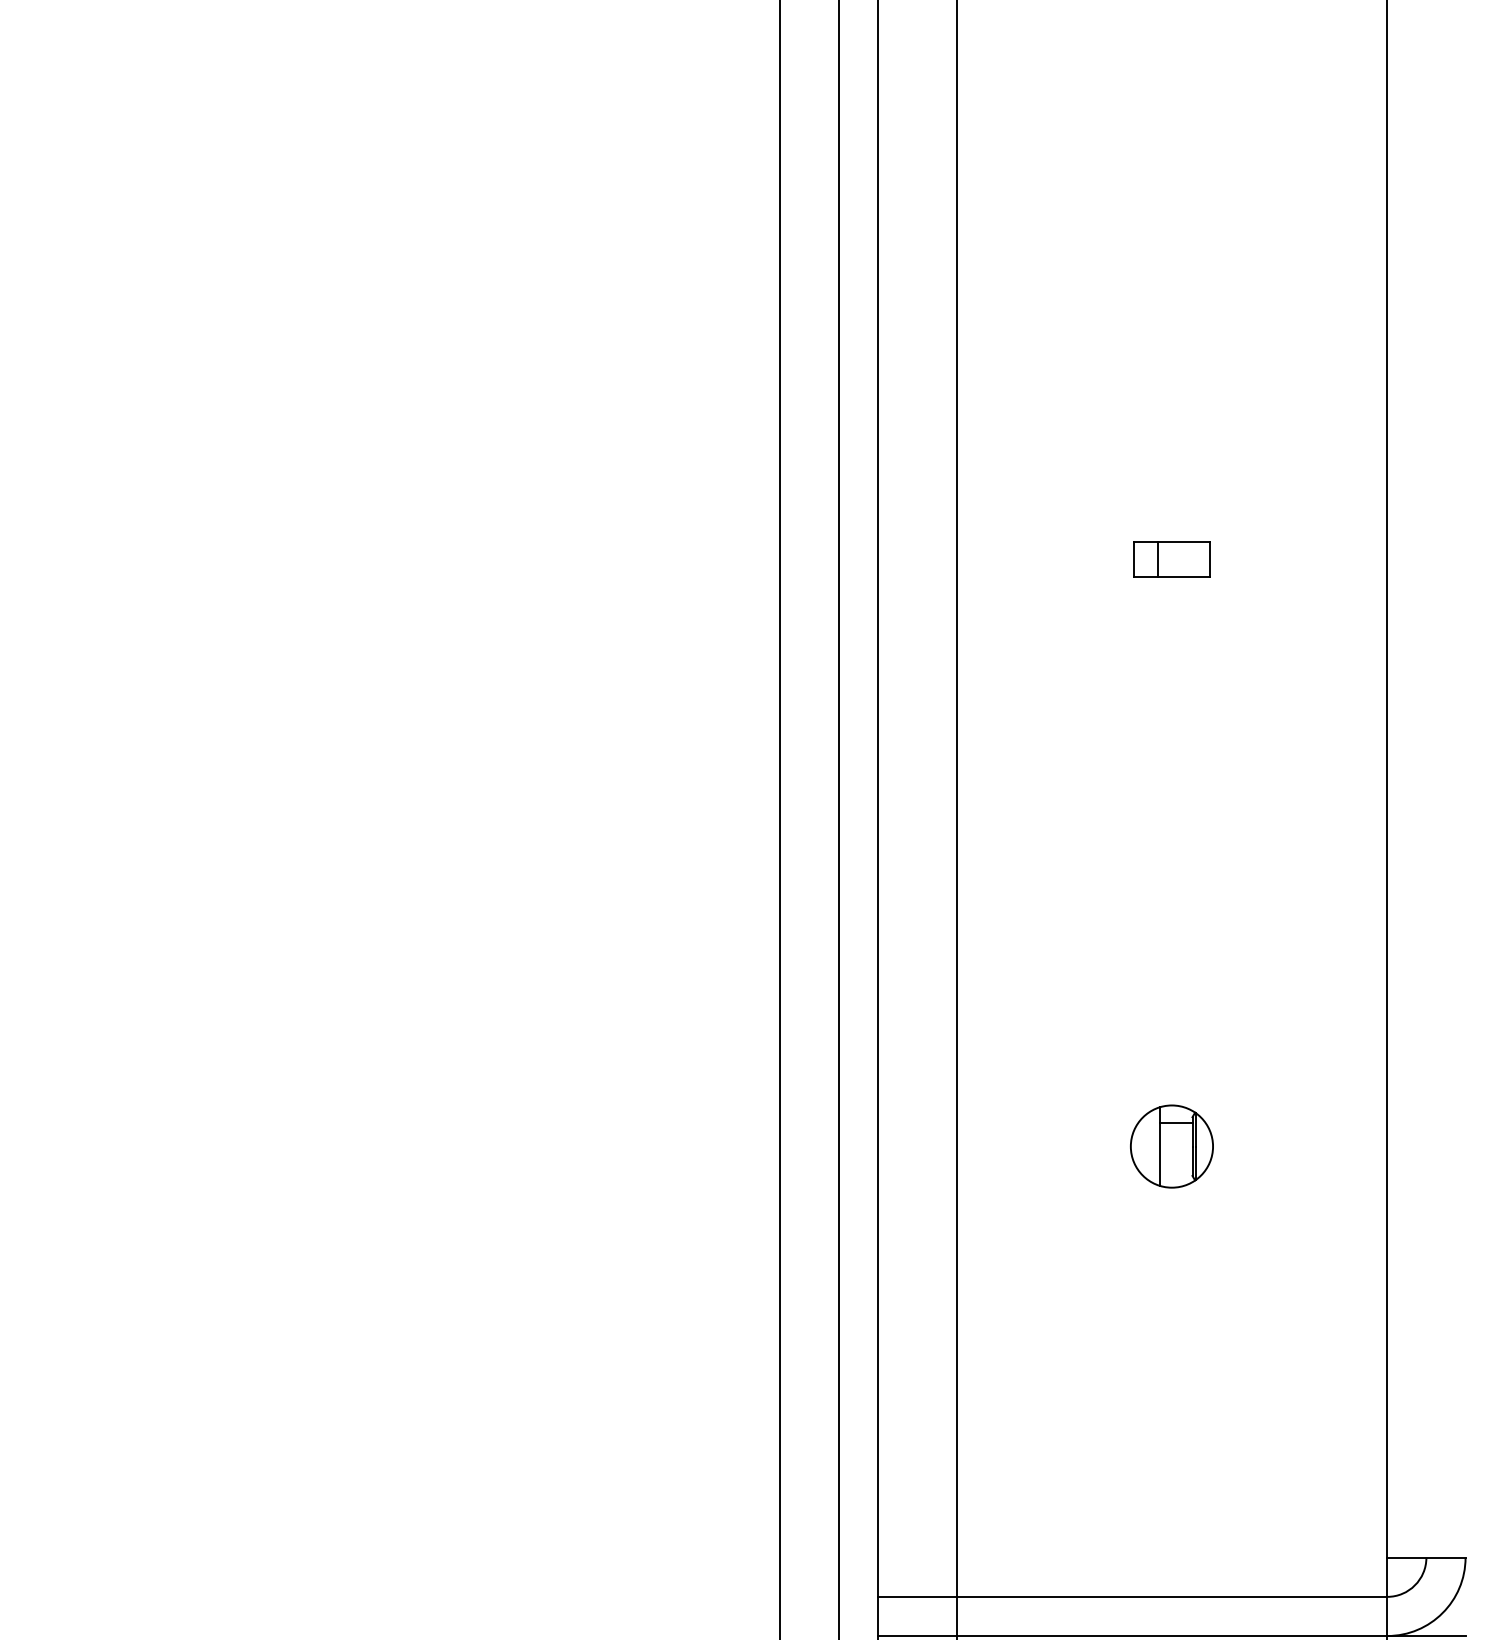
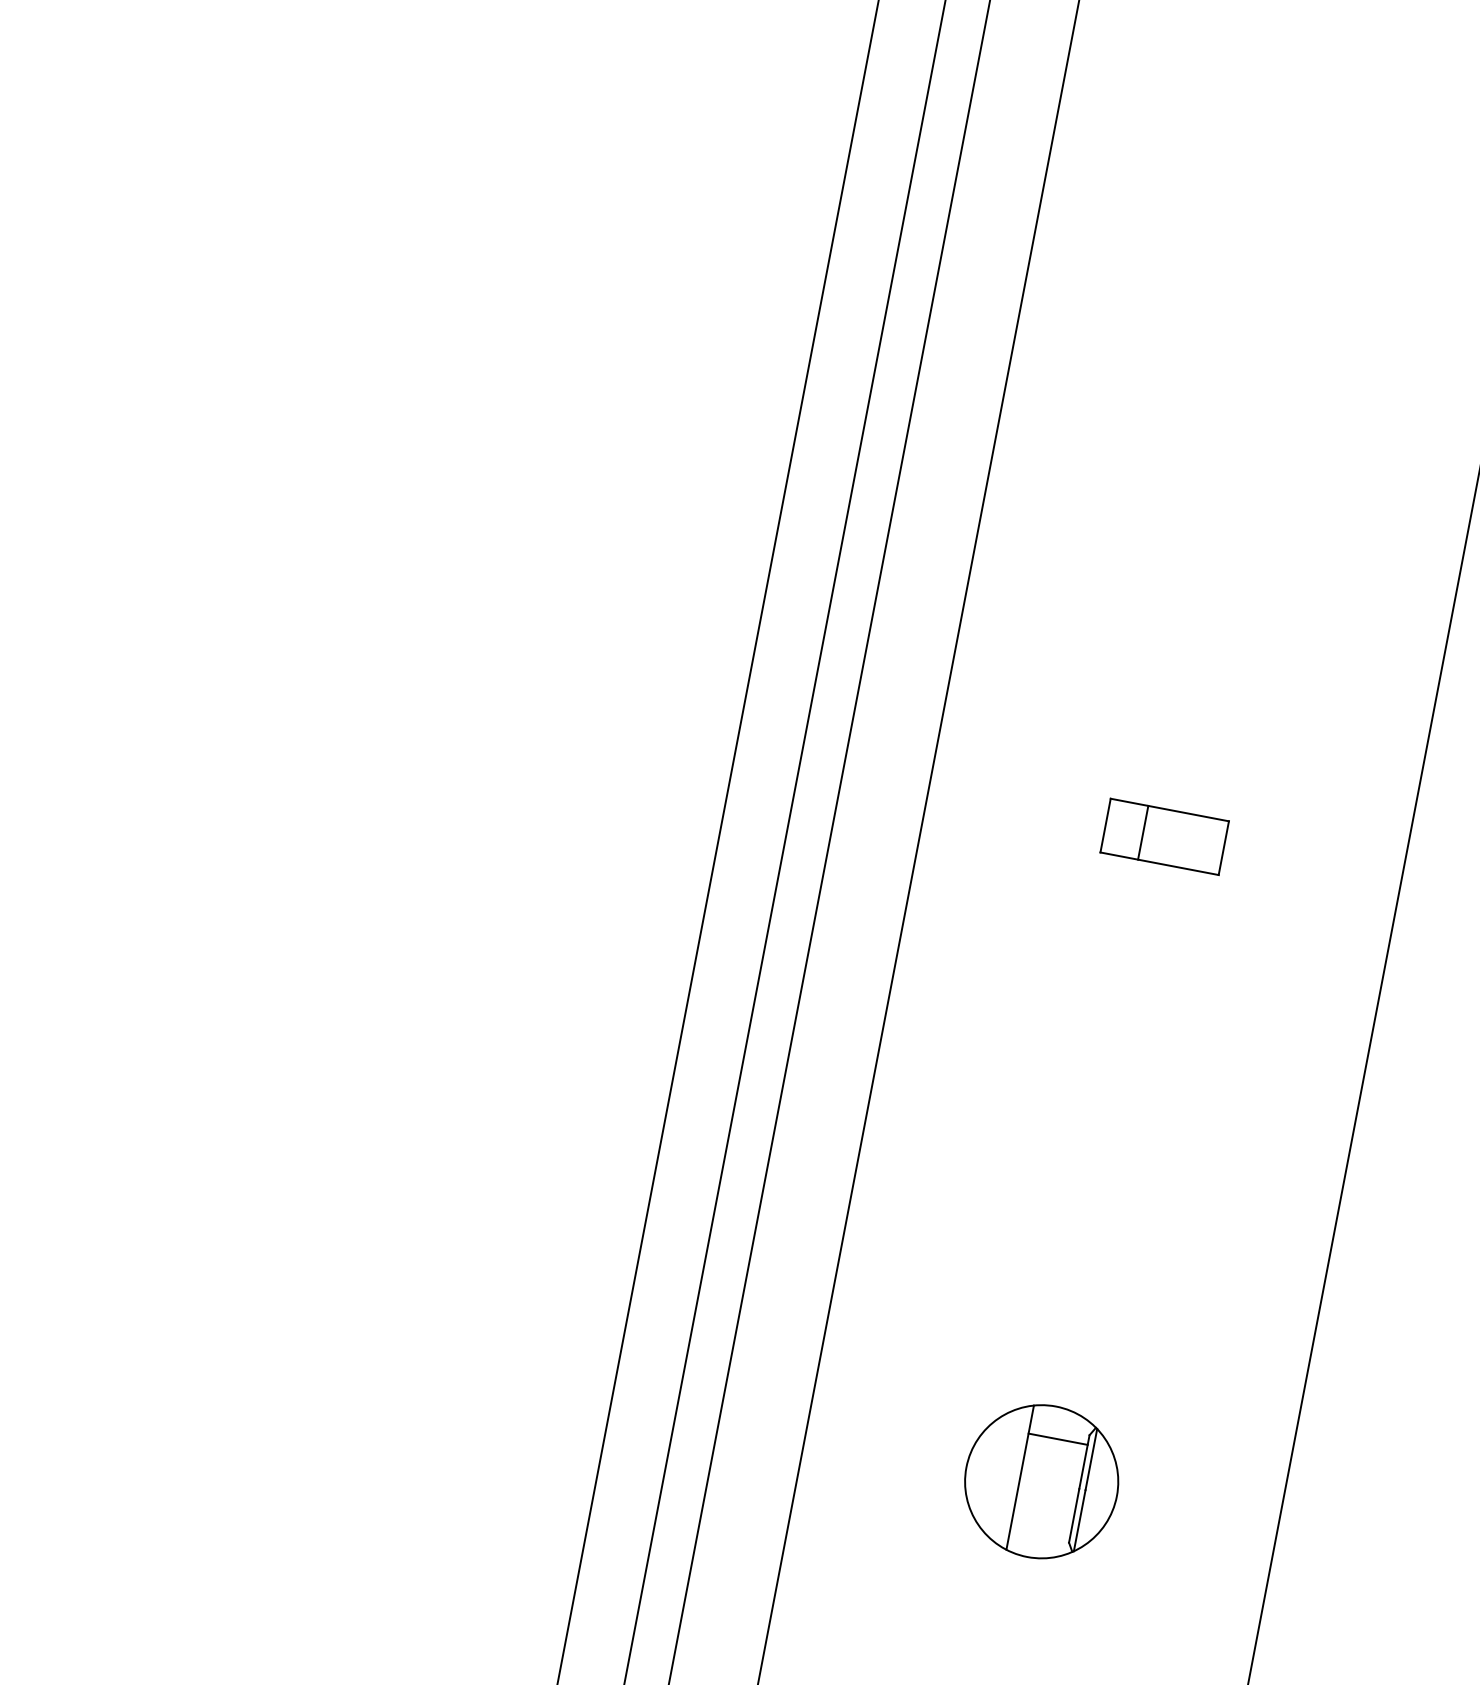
part: (1171, 559) -> (1164, 836), size x1.43
part: (1171, 1146) -> (1041, 1481), size x1.67

